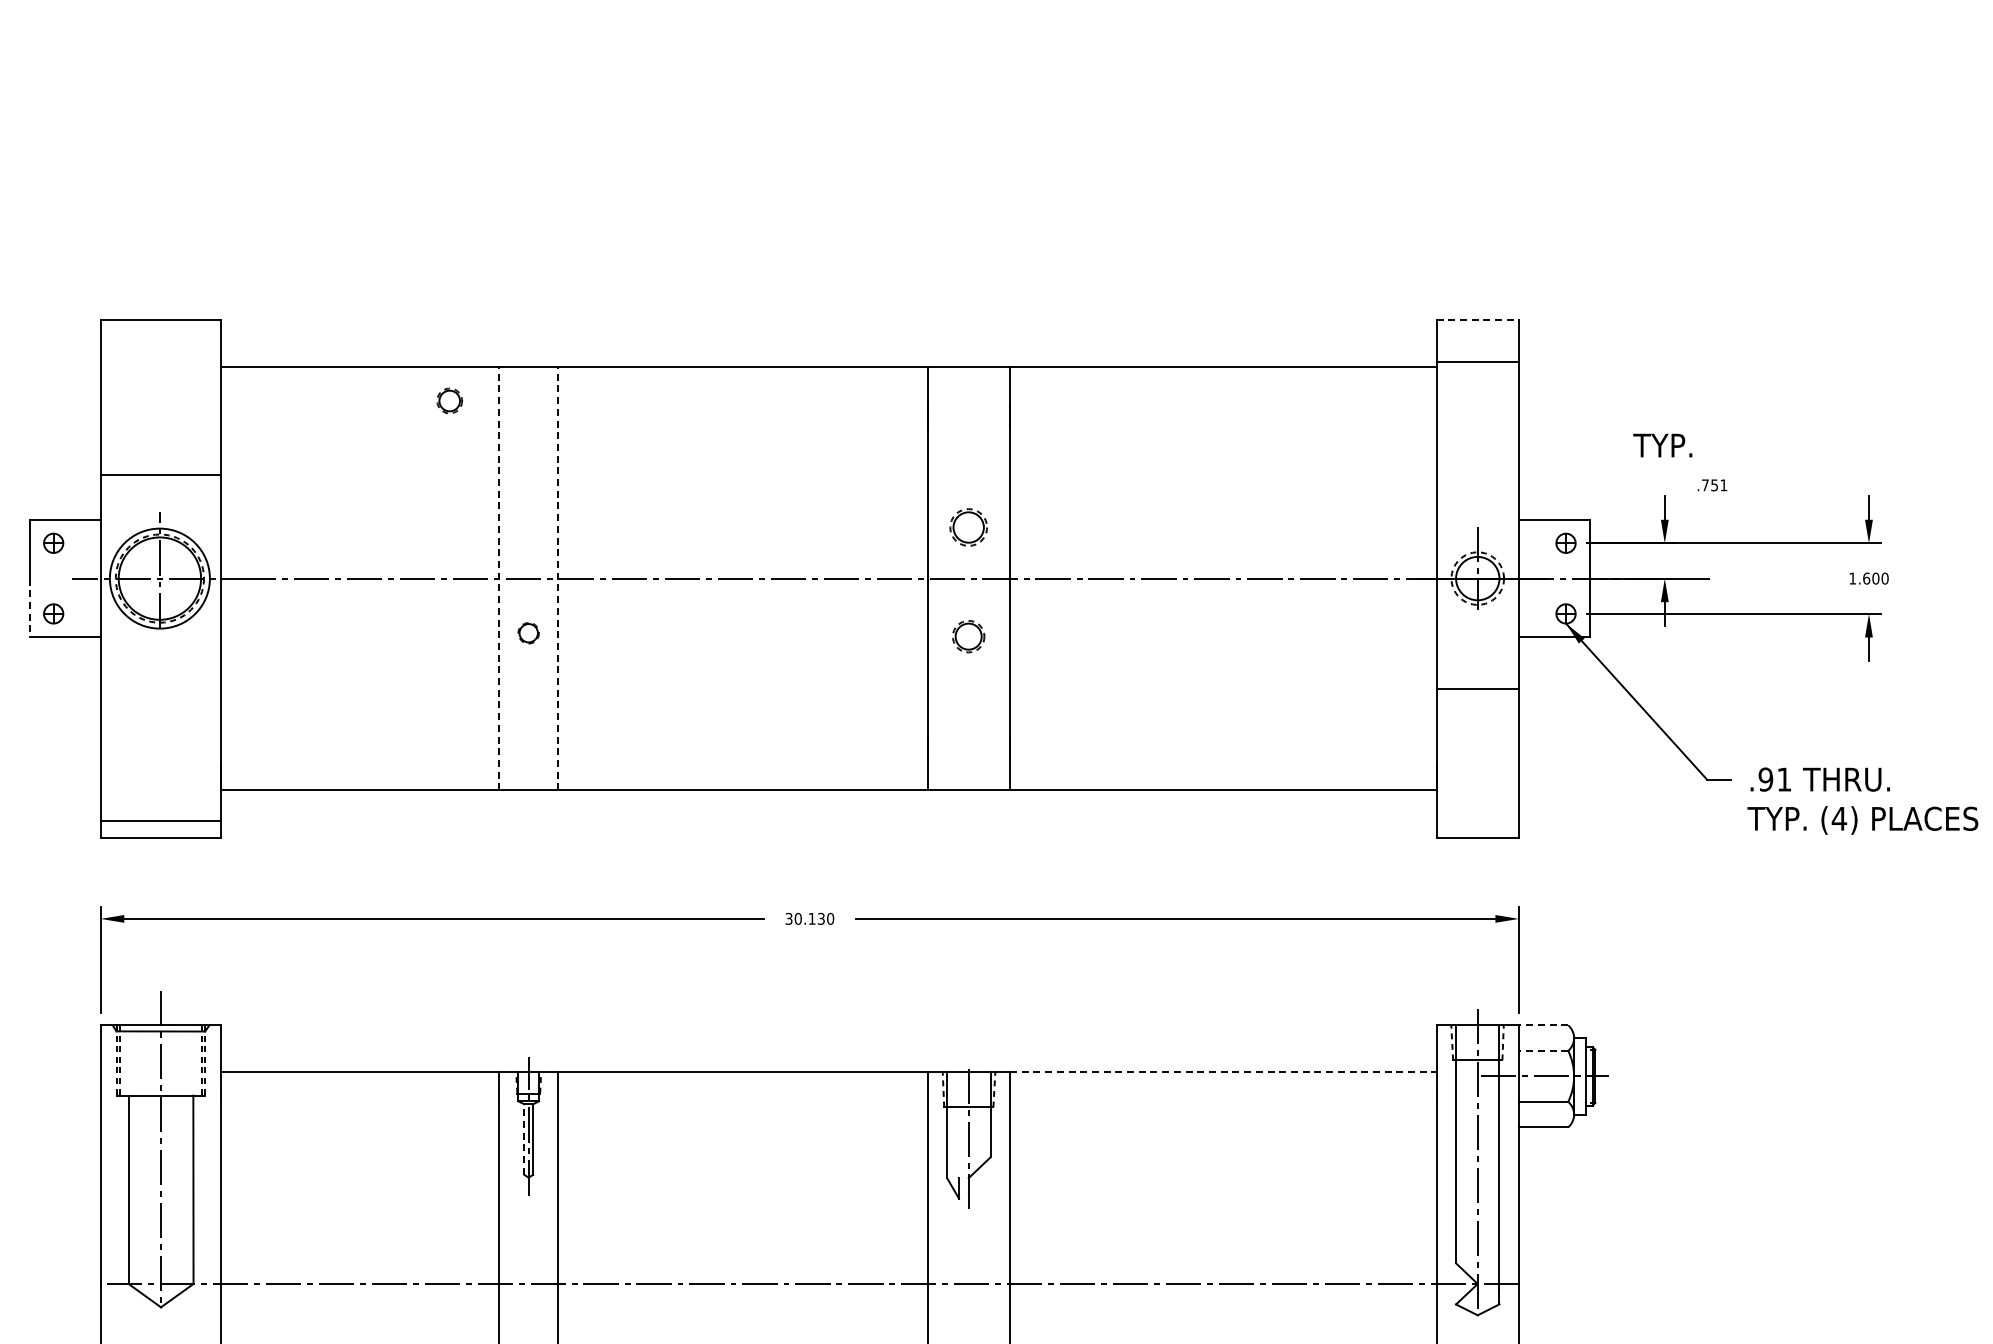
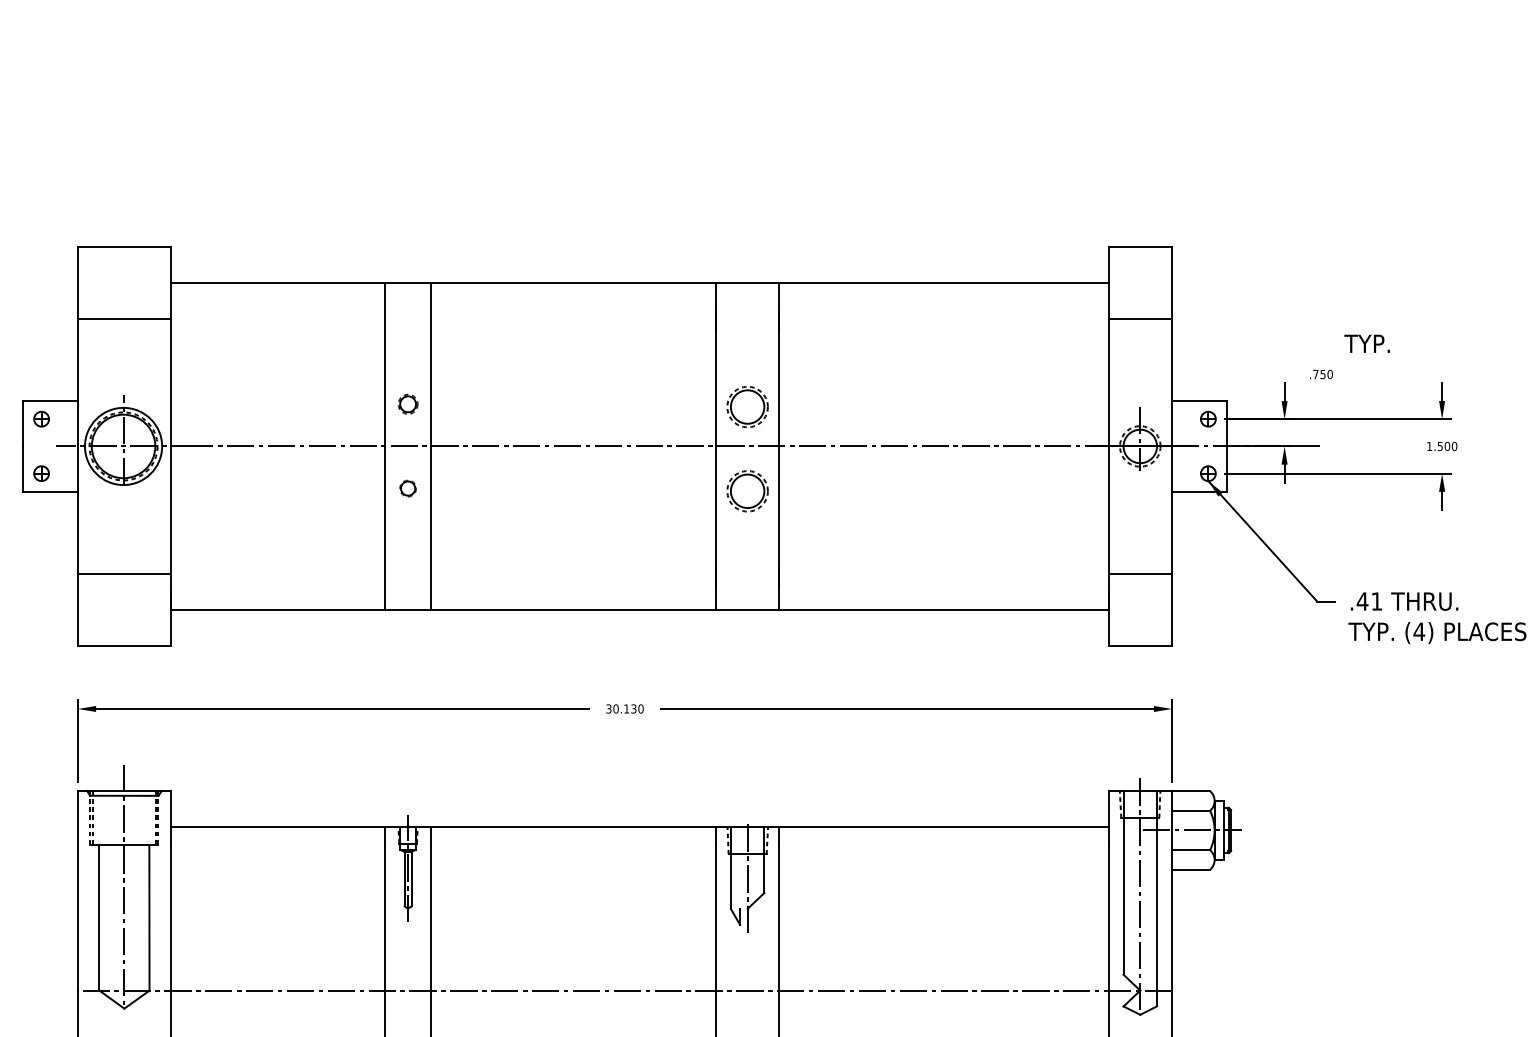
line: (1478, 319) -> (1140, 246), dashed -> solid
line: (1477, 361) -> (1140, 319), moved
part: (449, 400) -> (407, 403), moved
text: (1662, 445) -> (1366, 343), moved
line: (160, 474) -> (124, 319), moved
text: (1723, 485) -> (1329, 374), .751 -> .750
part: (968, 527) -> (747, 407), size x1.43
line: (499, 578) -> (385, 446), dashed -> solid
line: (558, 578) -> (431, 446), dashed -> solid
text: (1866, 578) -> (1440, 446), 1.600 -> 1.500
line: (30, 608) -> (23, 469), dashed -> solid
part: (968, 636) -> (747, 491), size x1.67
line: (1477, 689) -> (1140, 573), moved
text: (1765, 779) -> (1362, 601), .91 -> .41
line: (160, 821) -> (124, 573), moved
line: (1543, 1025) -> (1191, 791), dashed -> solid
line: (1543, 1050) -> (1191, 810), dashed -> solid
line: (1223, 1072) -> (944, 827), dashed -> solid
line: (524, 1139) -> (404, 879), dashed -> solid

